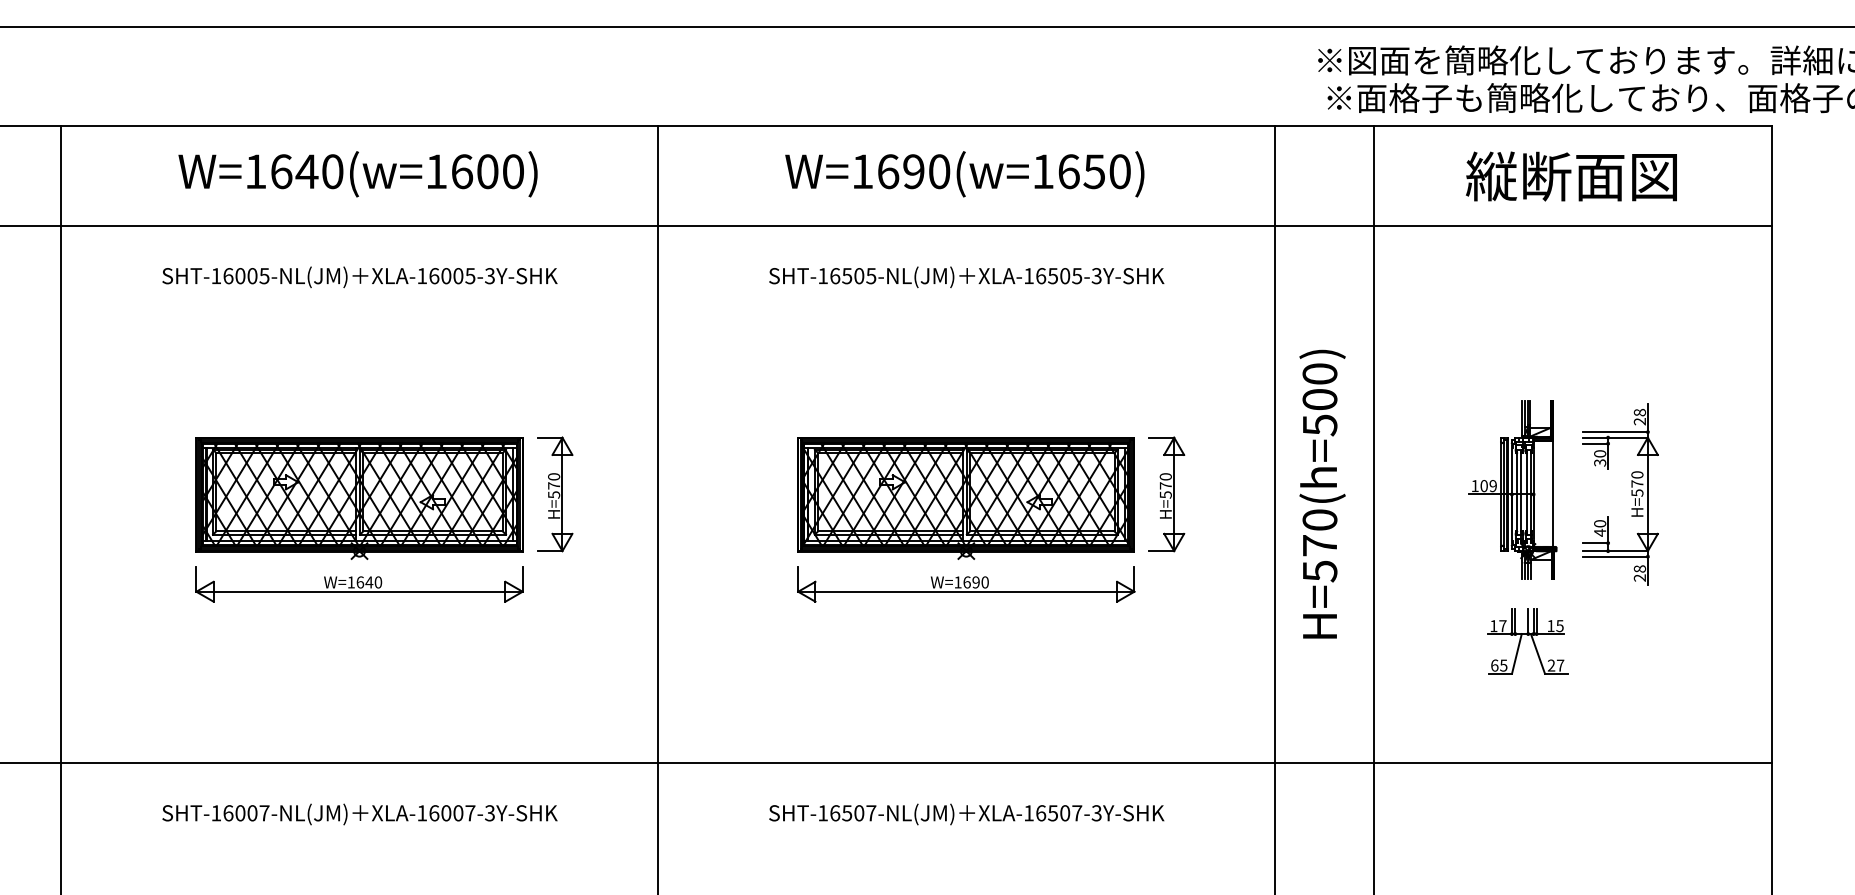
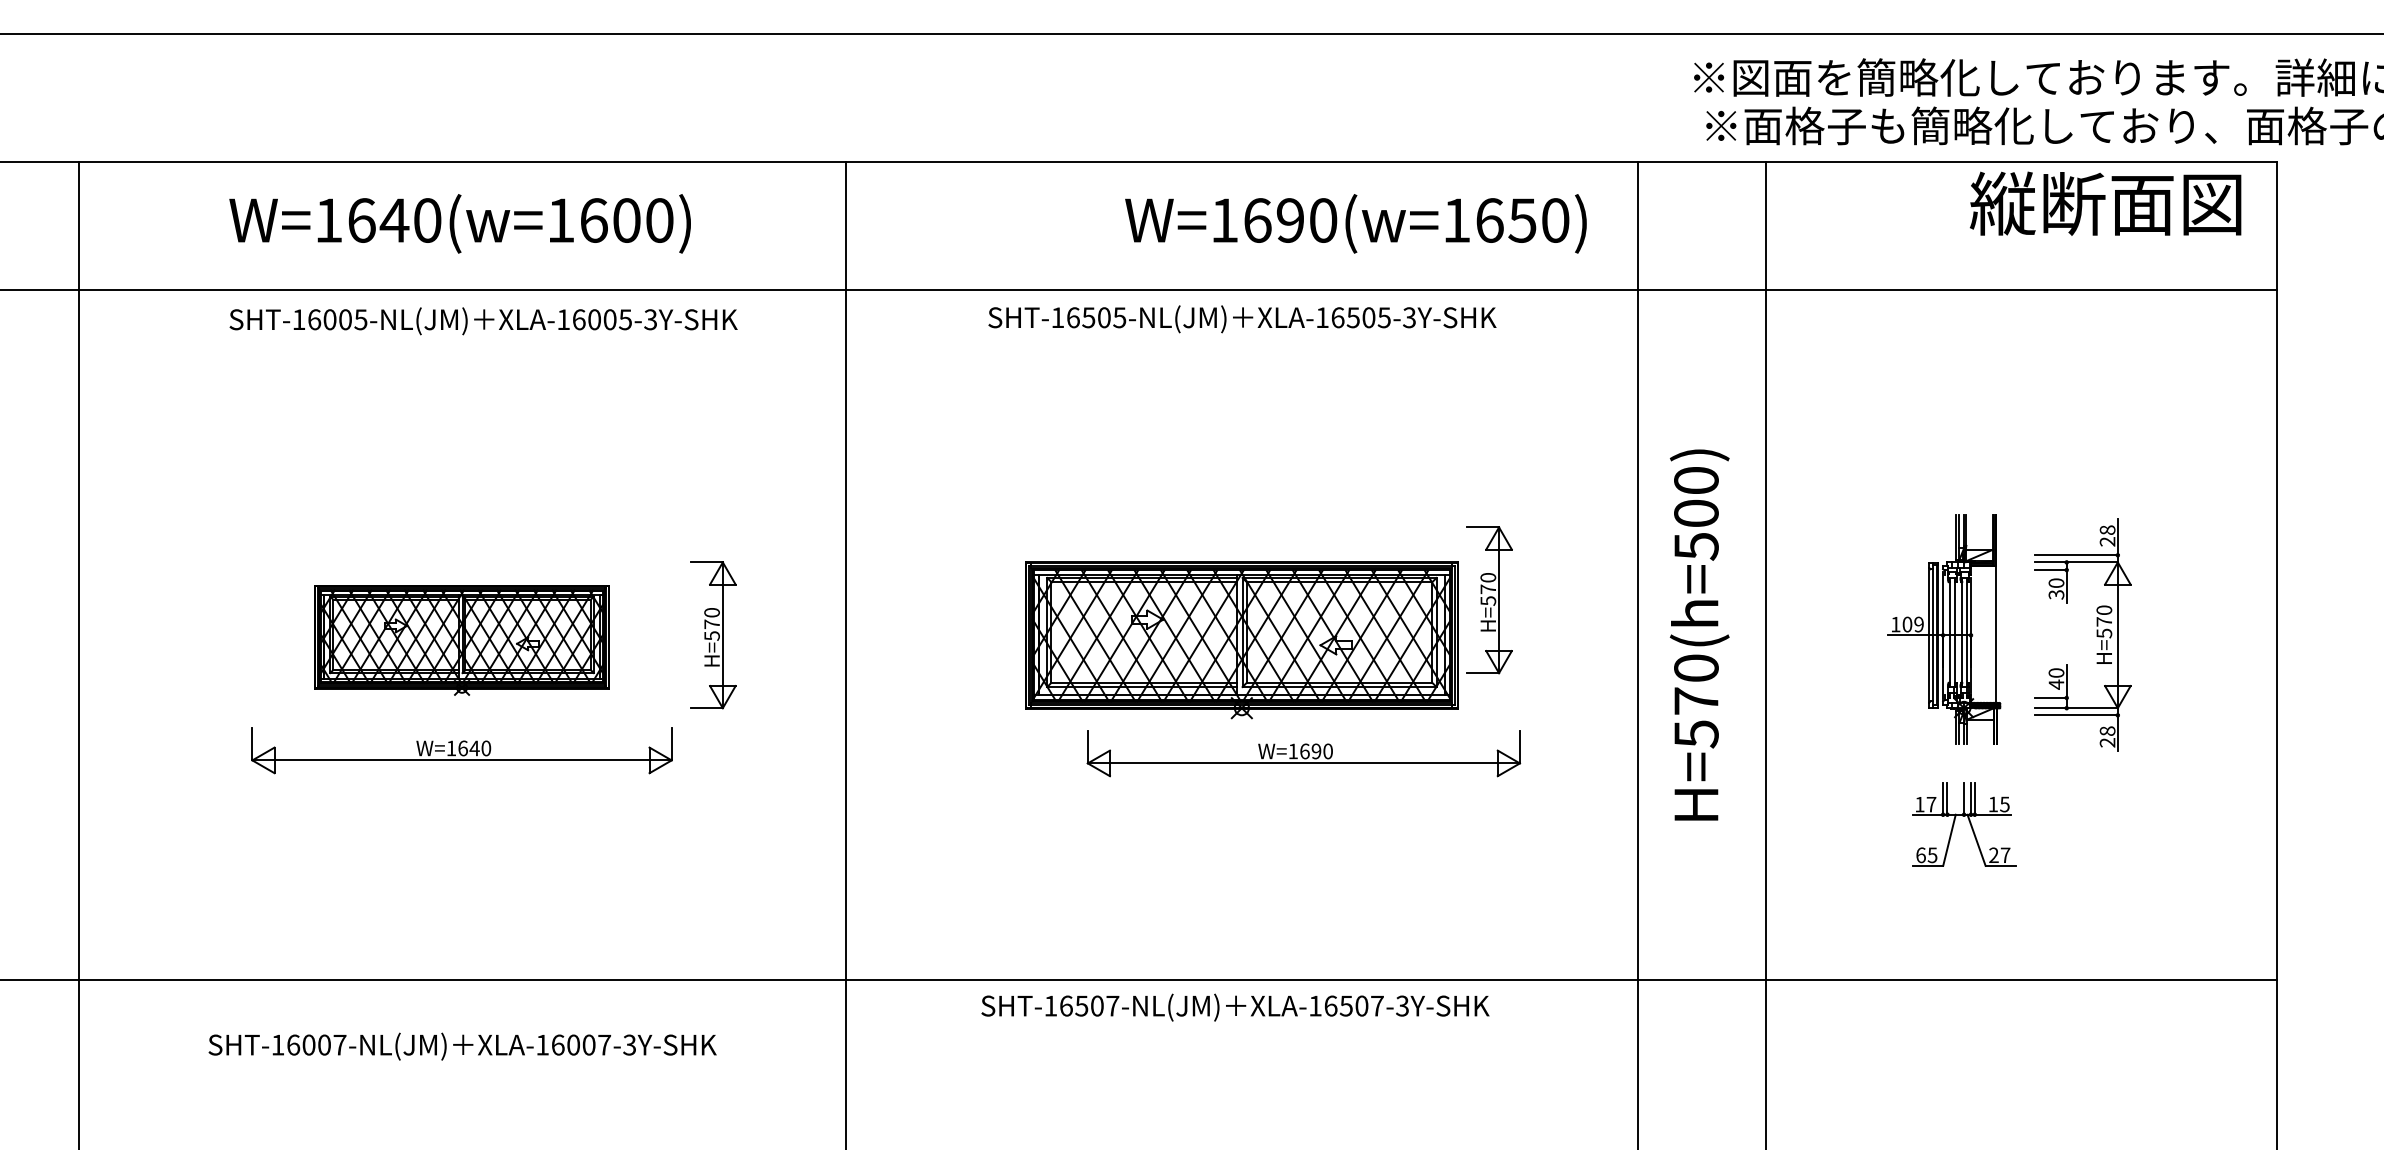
text: (964, 173) -> (1355, 223), moved
text: (1571, 176) -> (2105, 203), moved
text: (359, 277) -> (483, 321), moved
text: (966, 277) -> (1242, 319), moved
part: (1166, 494) -> (1489, 600), moved
part: (359, 498) -> (461, 640), size x0.7
part: (966, 584) -> (1303, 753), moved
text: (966, 814) -> (1235, 1007), moved

